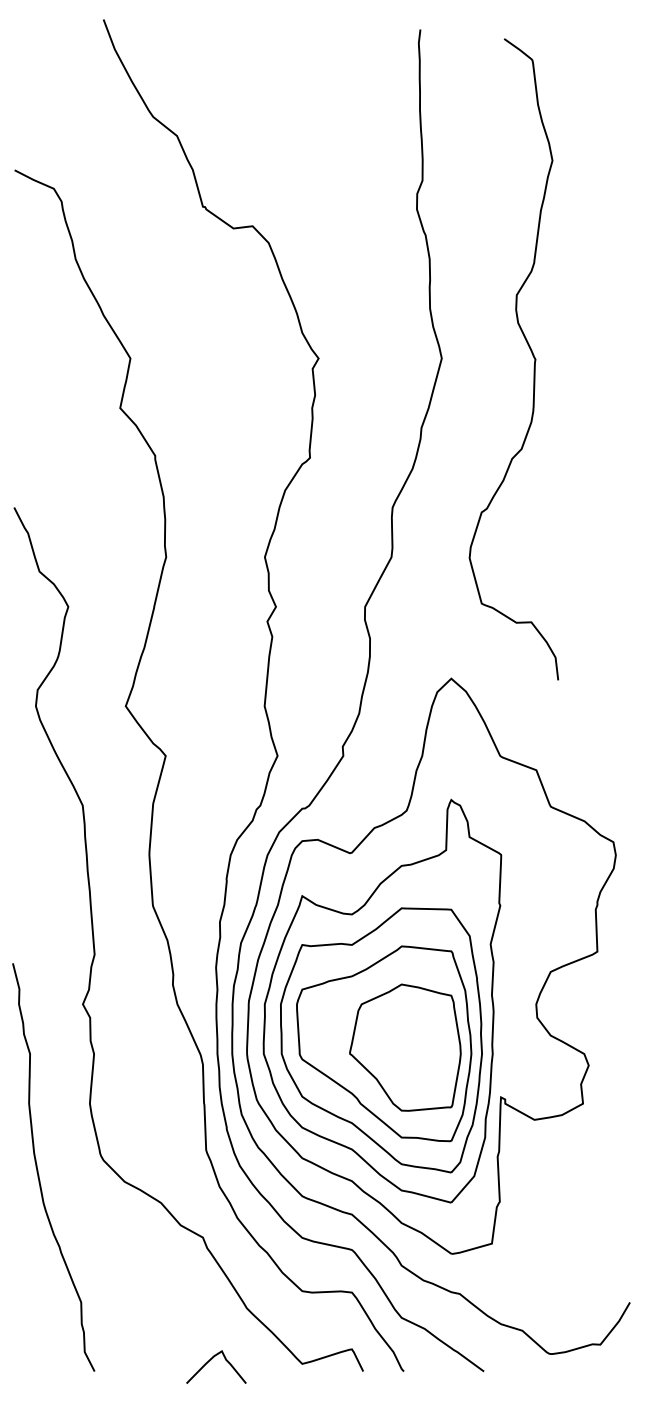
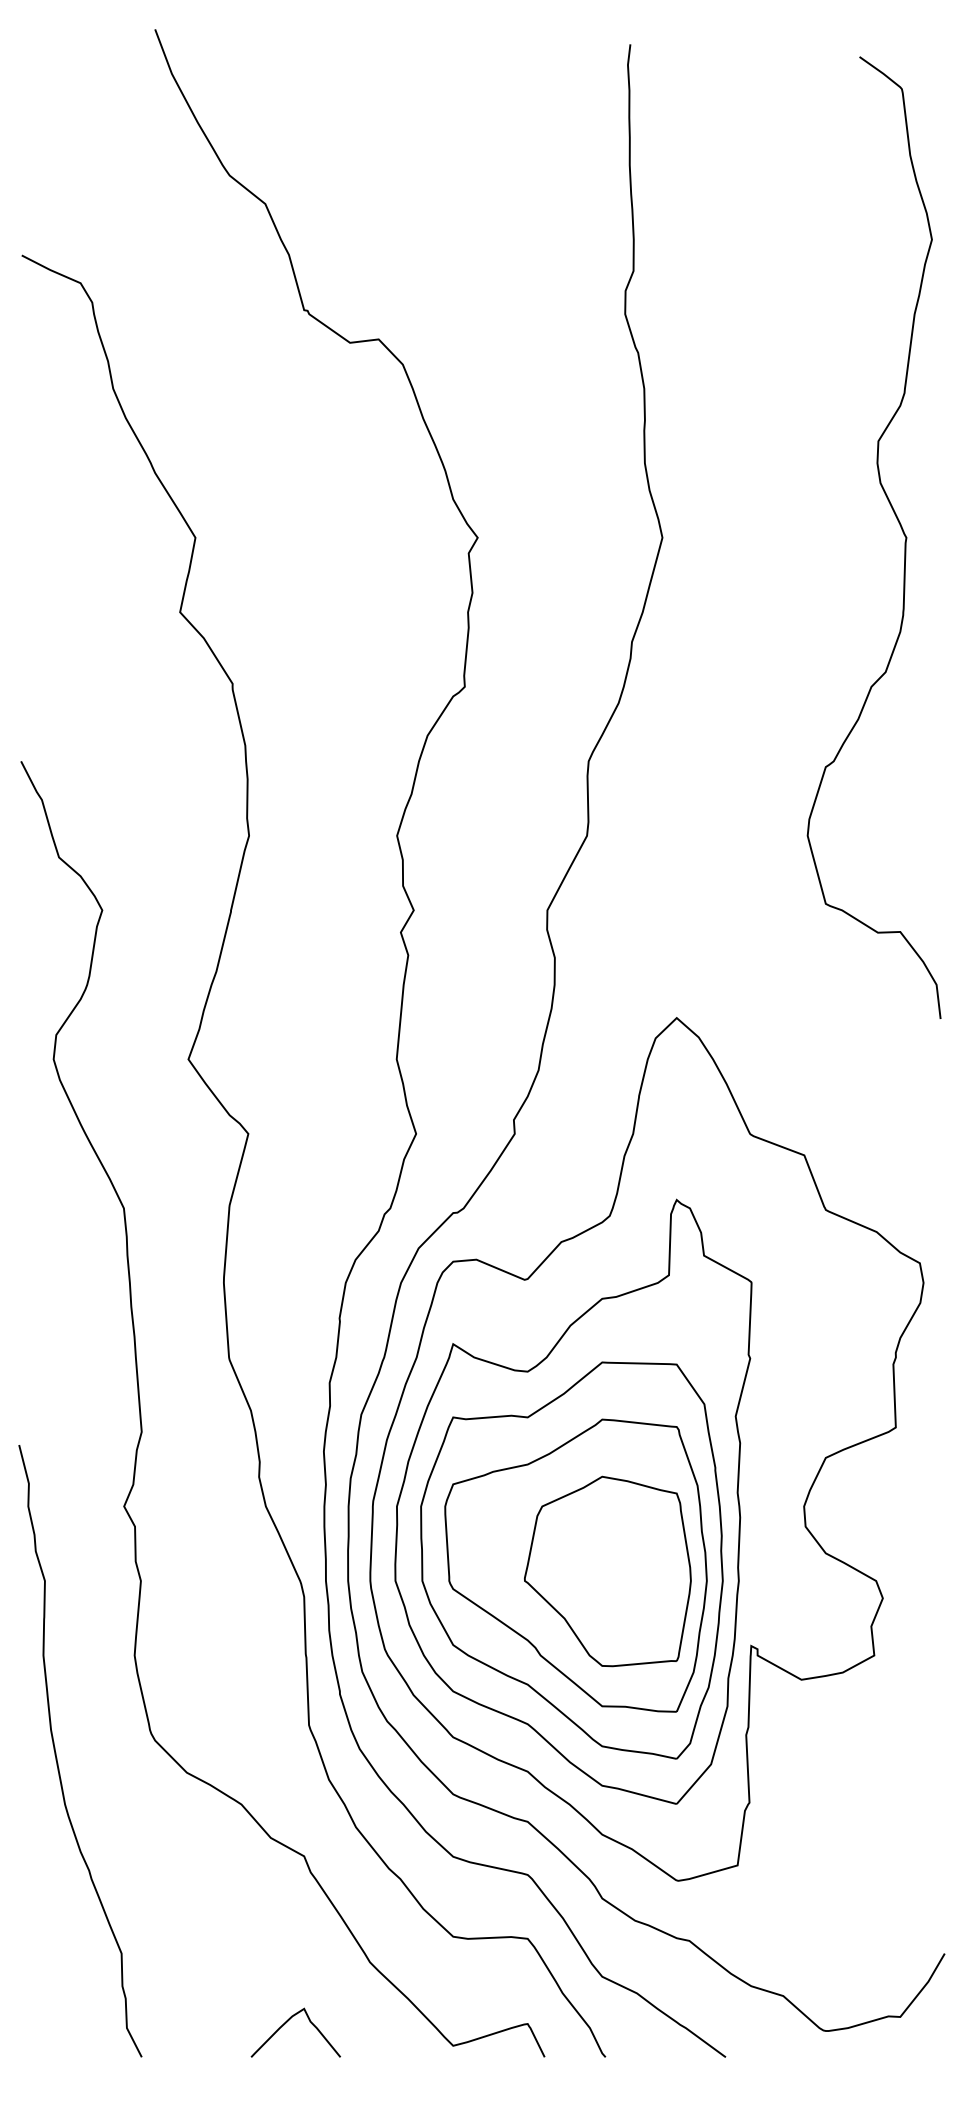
curve: (530, 351) -> (898, 525), moved
curve: (211, 1360) -> (288, 2022), moved

